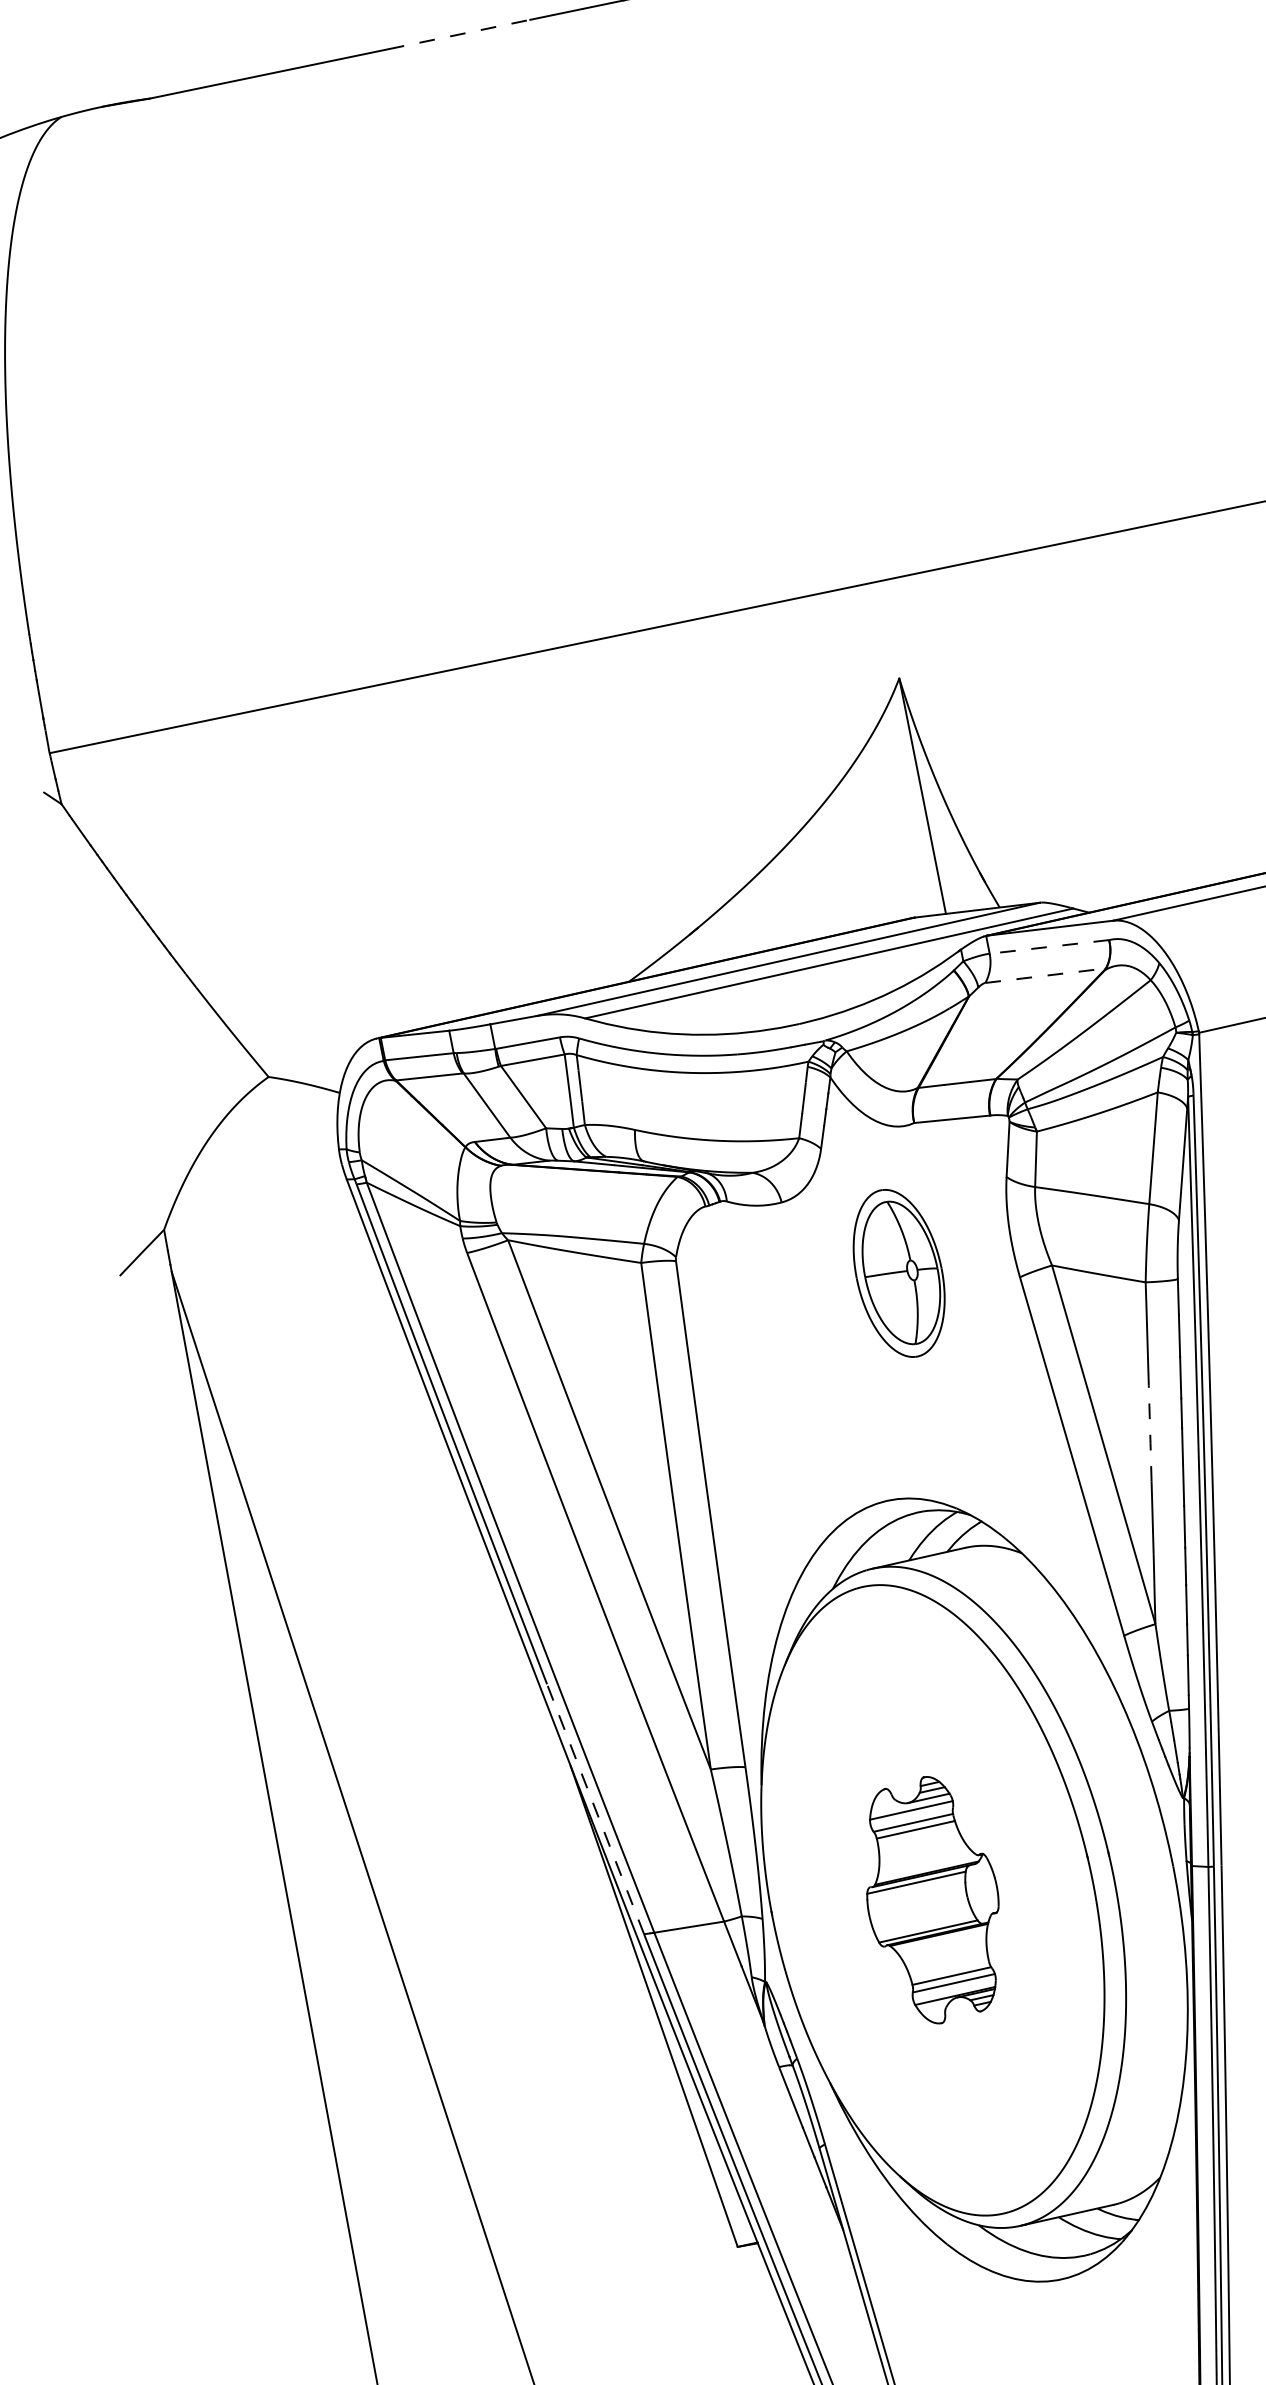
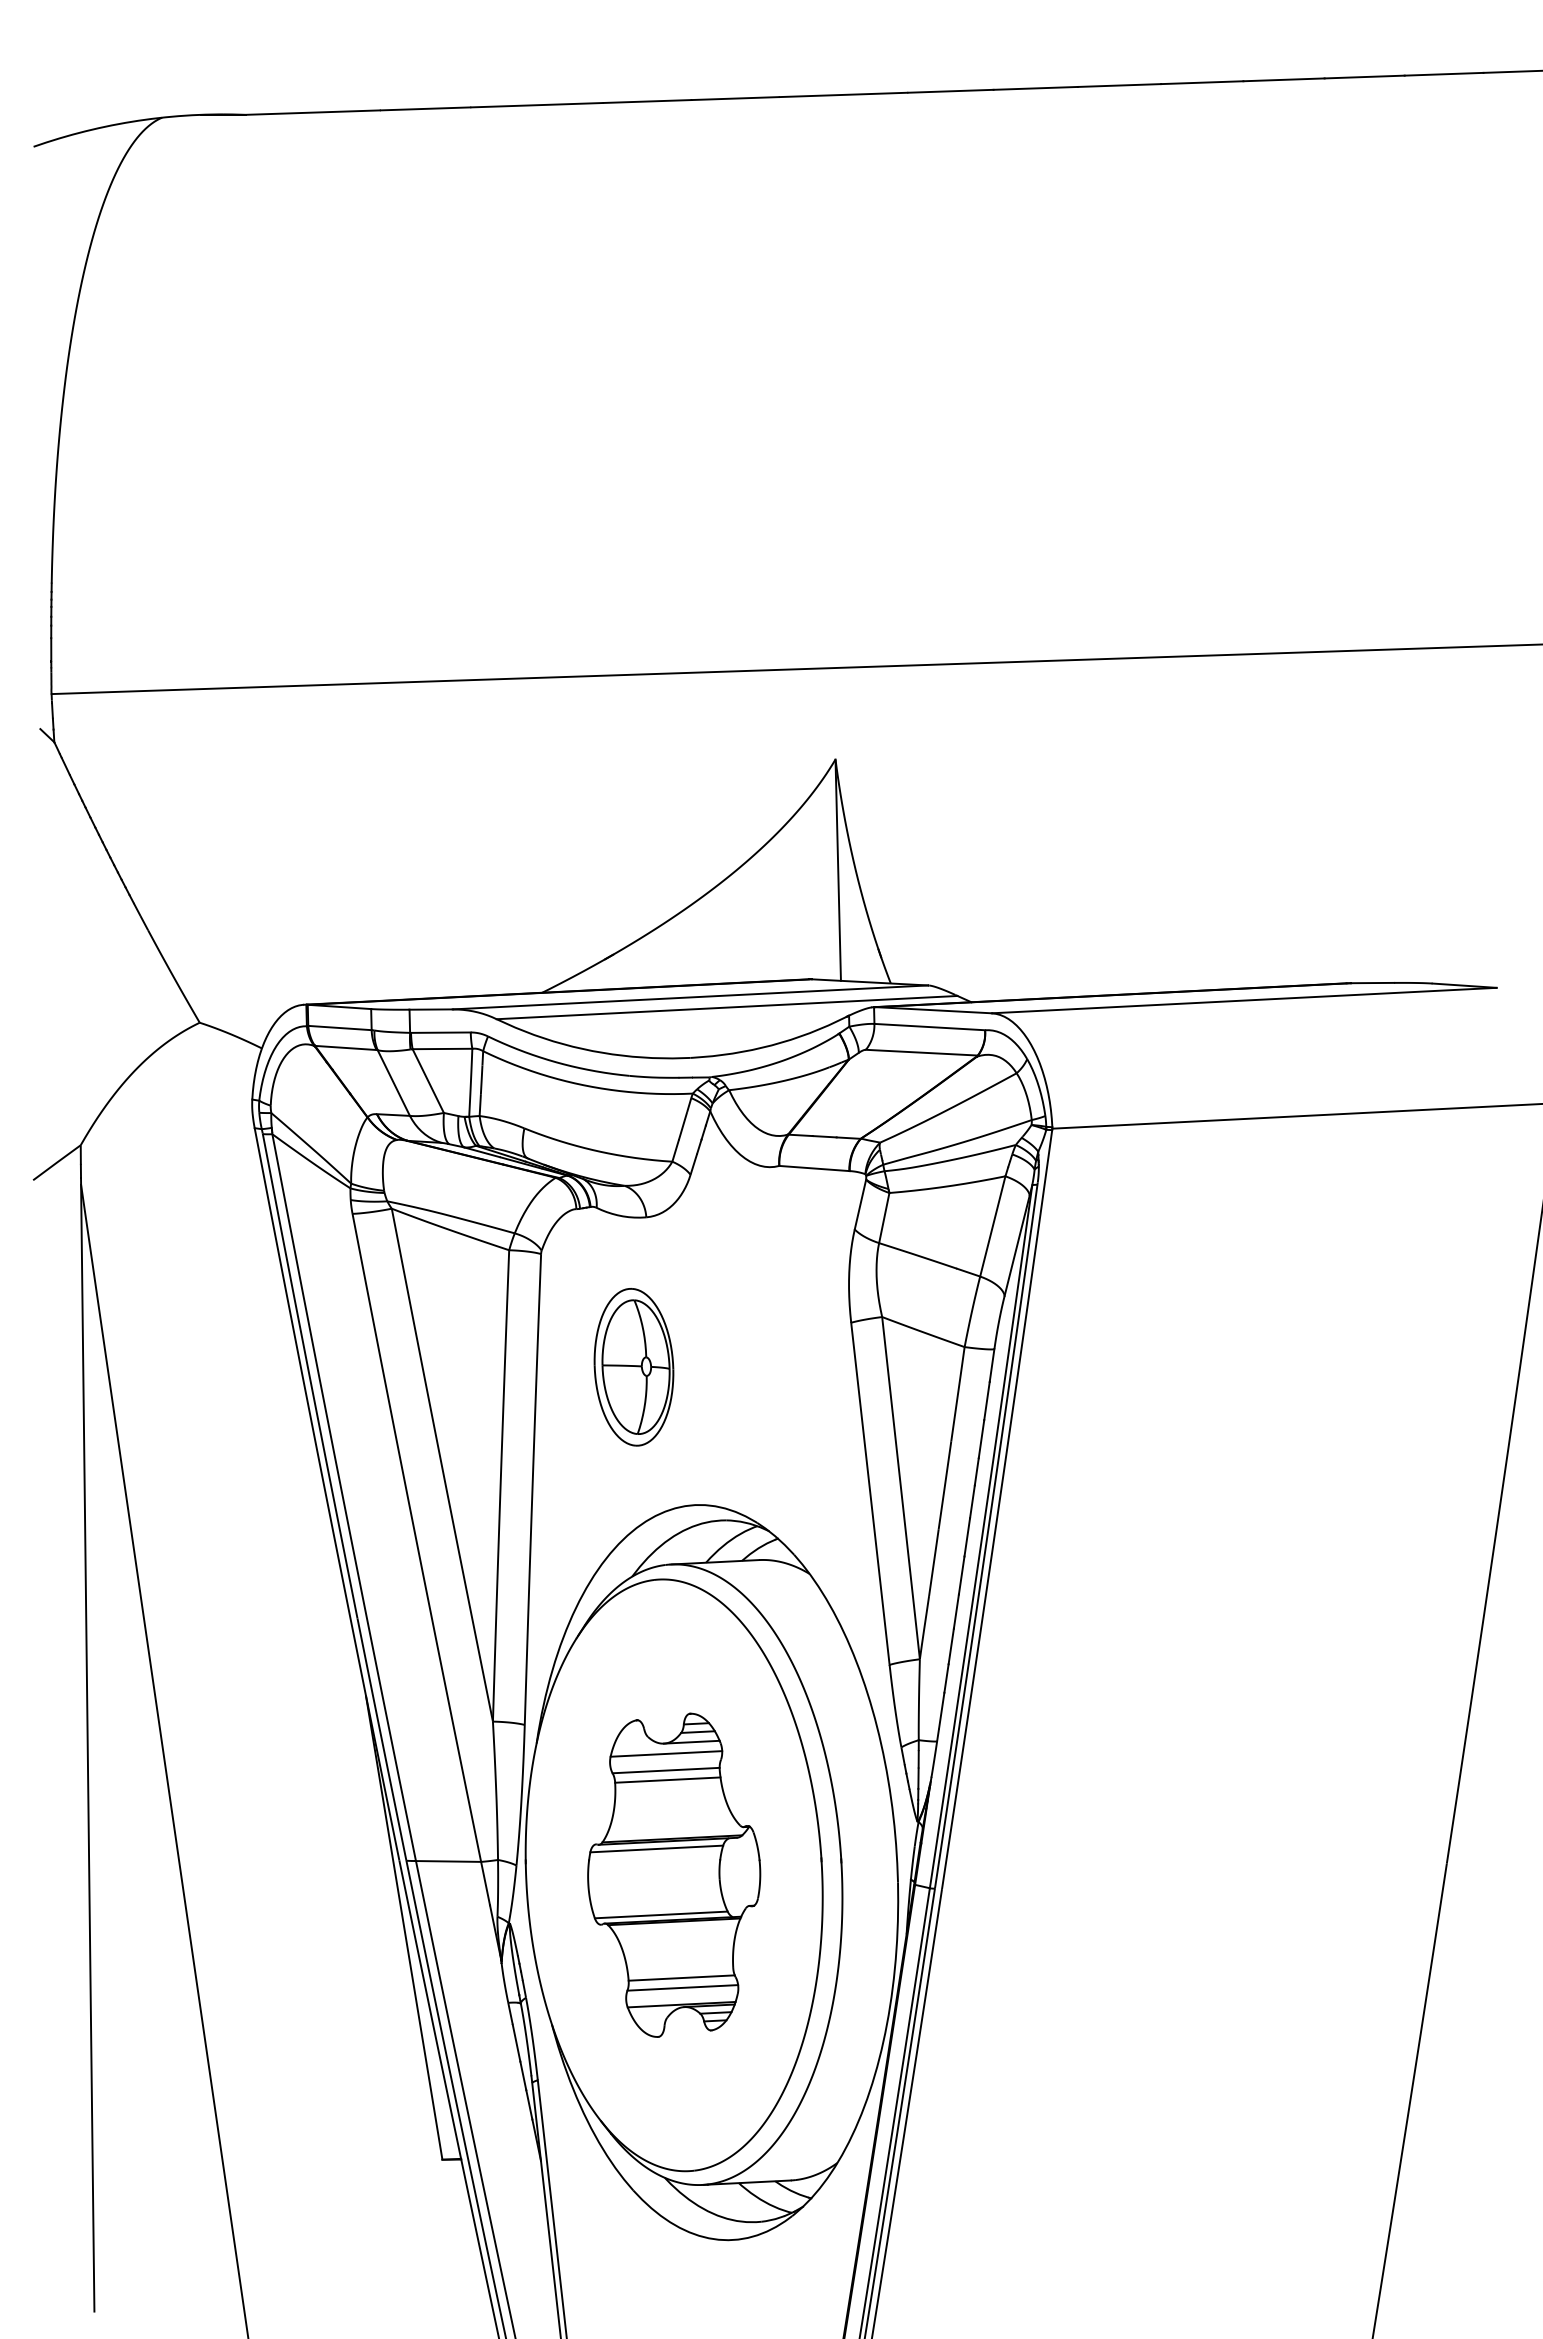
line: (459, 34) -> (536, 105), dashed -> solid
line: (1049, 947) -> (929, 1027), dashed -> solid
line: (1045, 975) -> (921, 1052), dashed -> solid
part: (898, 1273) -> (633, 1367), moved
line: (1150, 1433) -> (945, 1485), dashed -> solid
line: (595, 1809) -> (381, 1739), dashed -> solid
part: (933, 1899) -> (674, 1874), size x1.43

